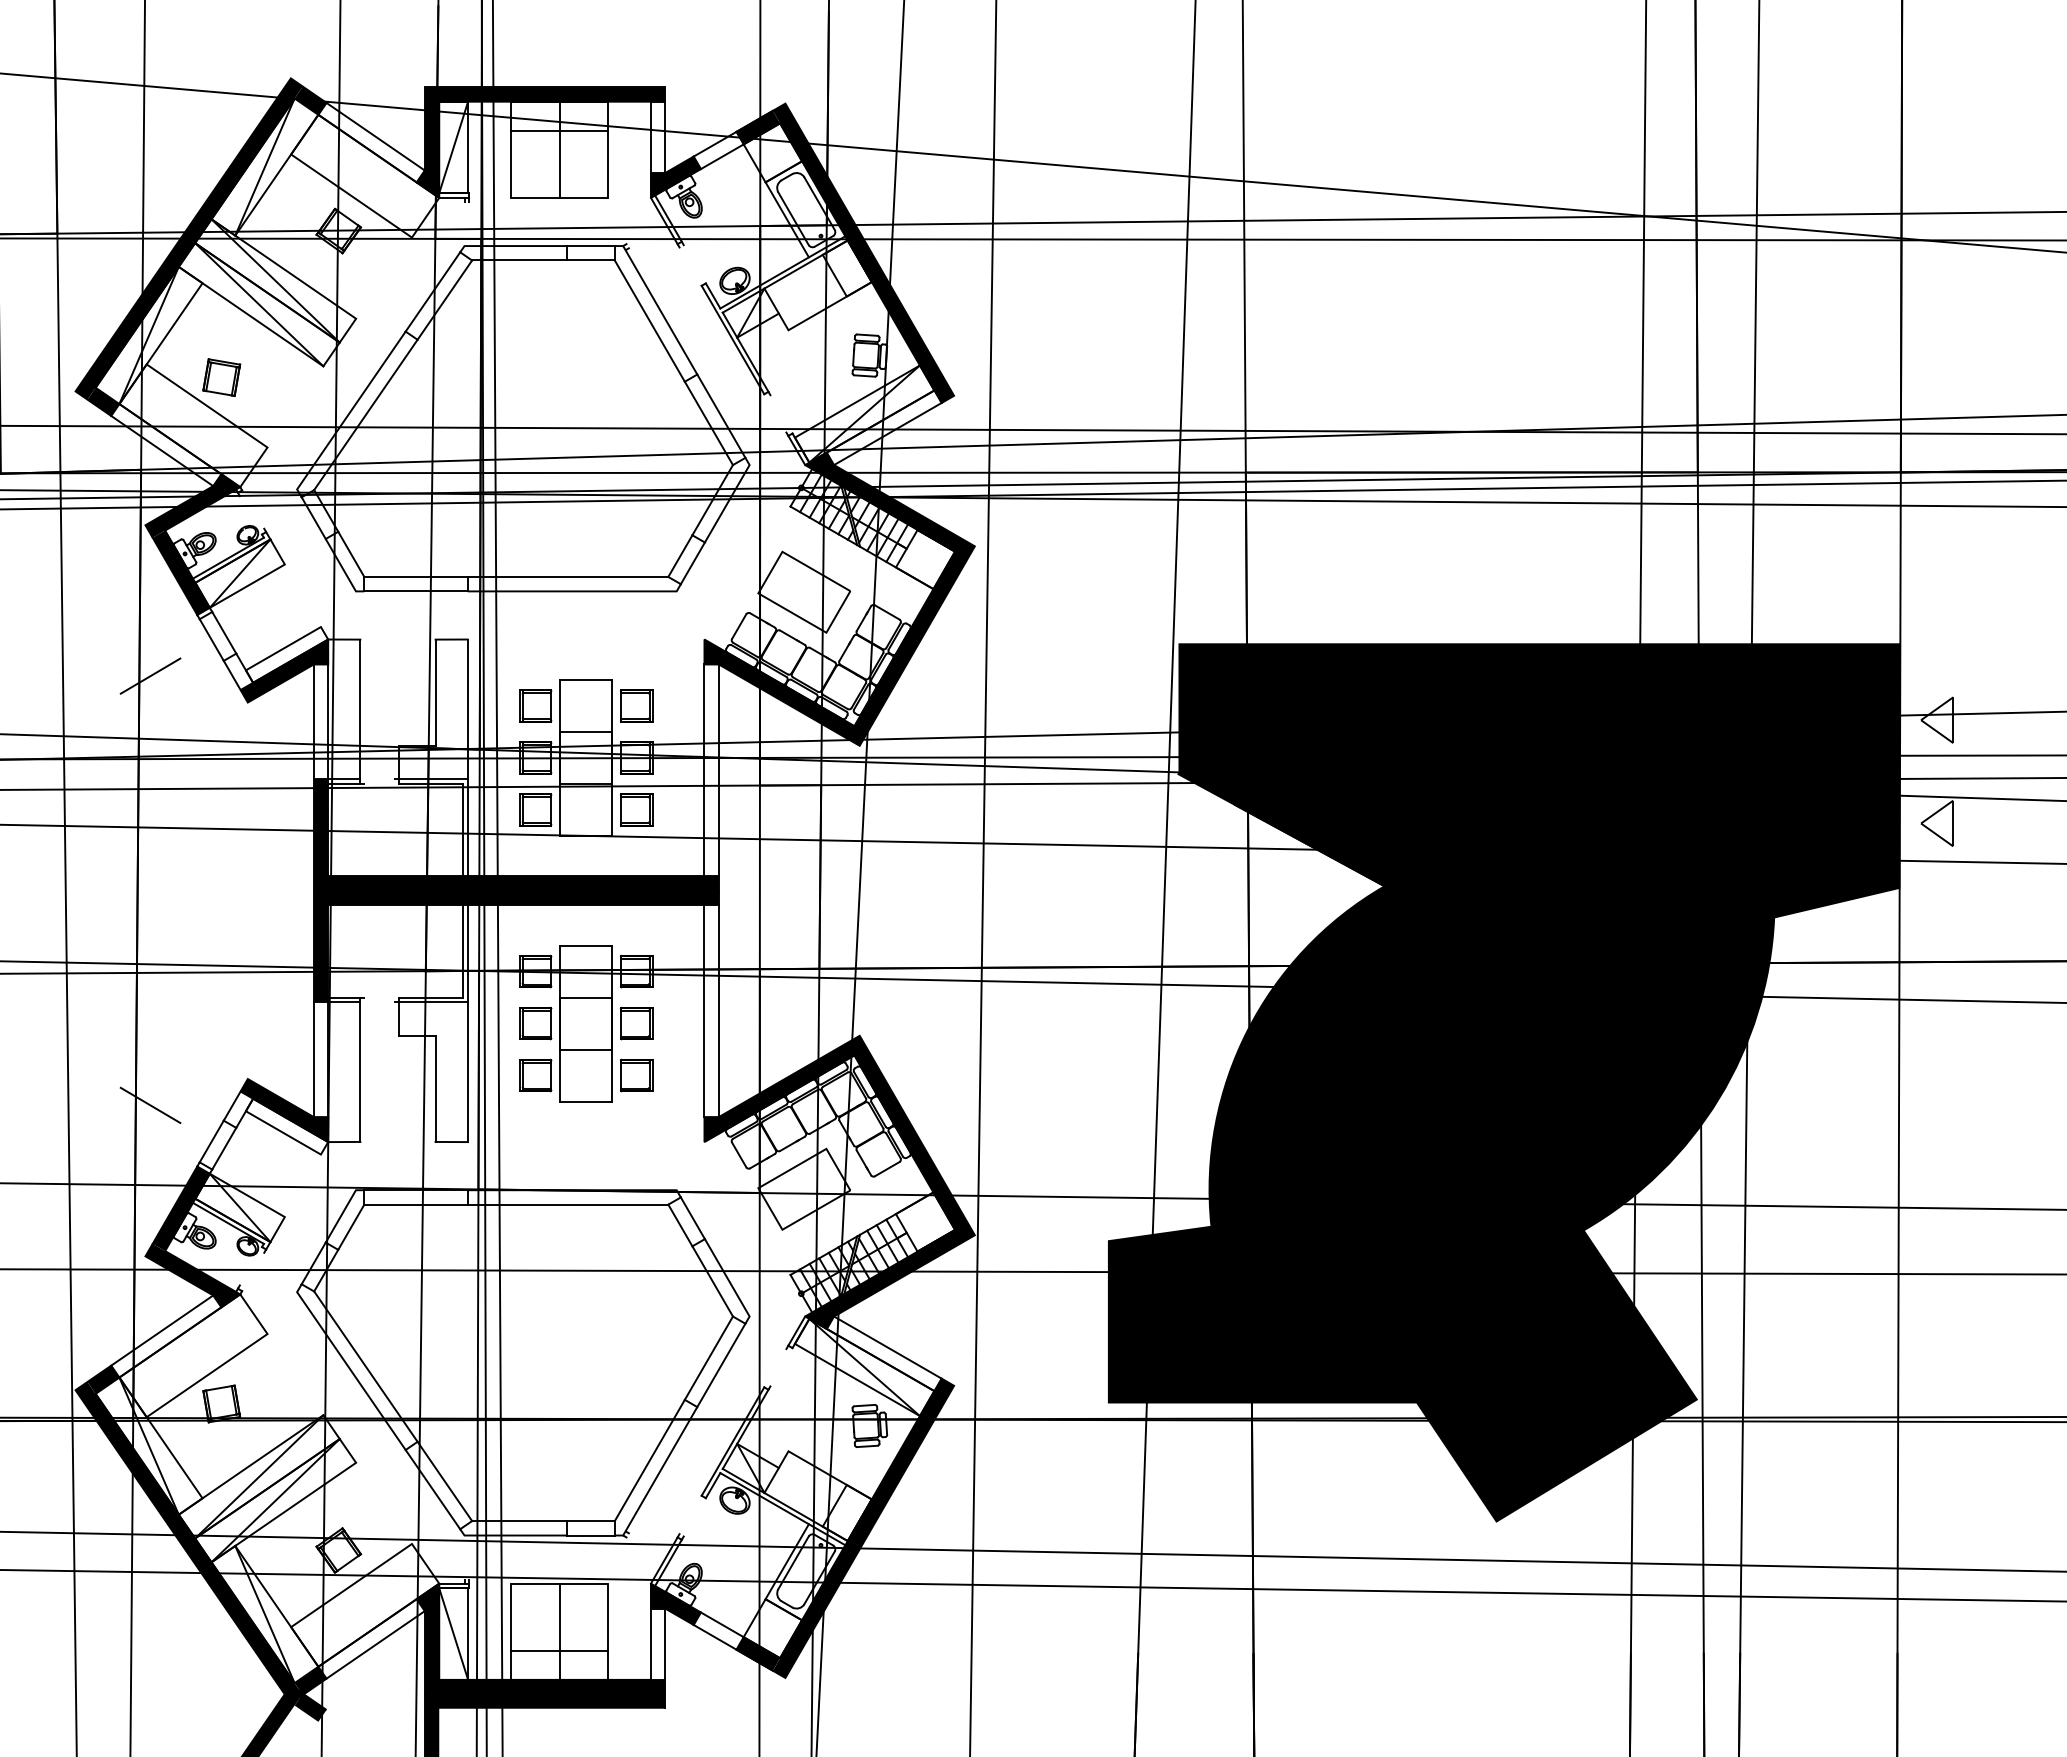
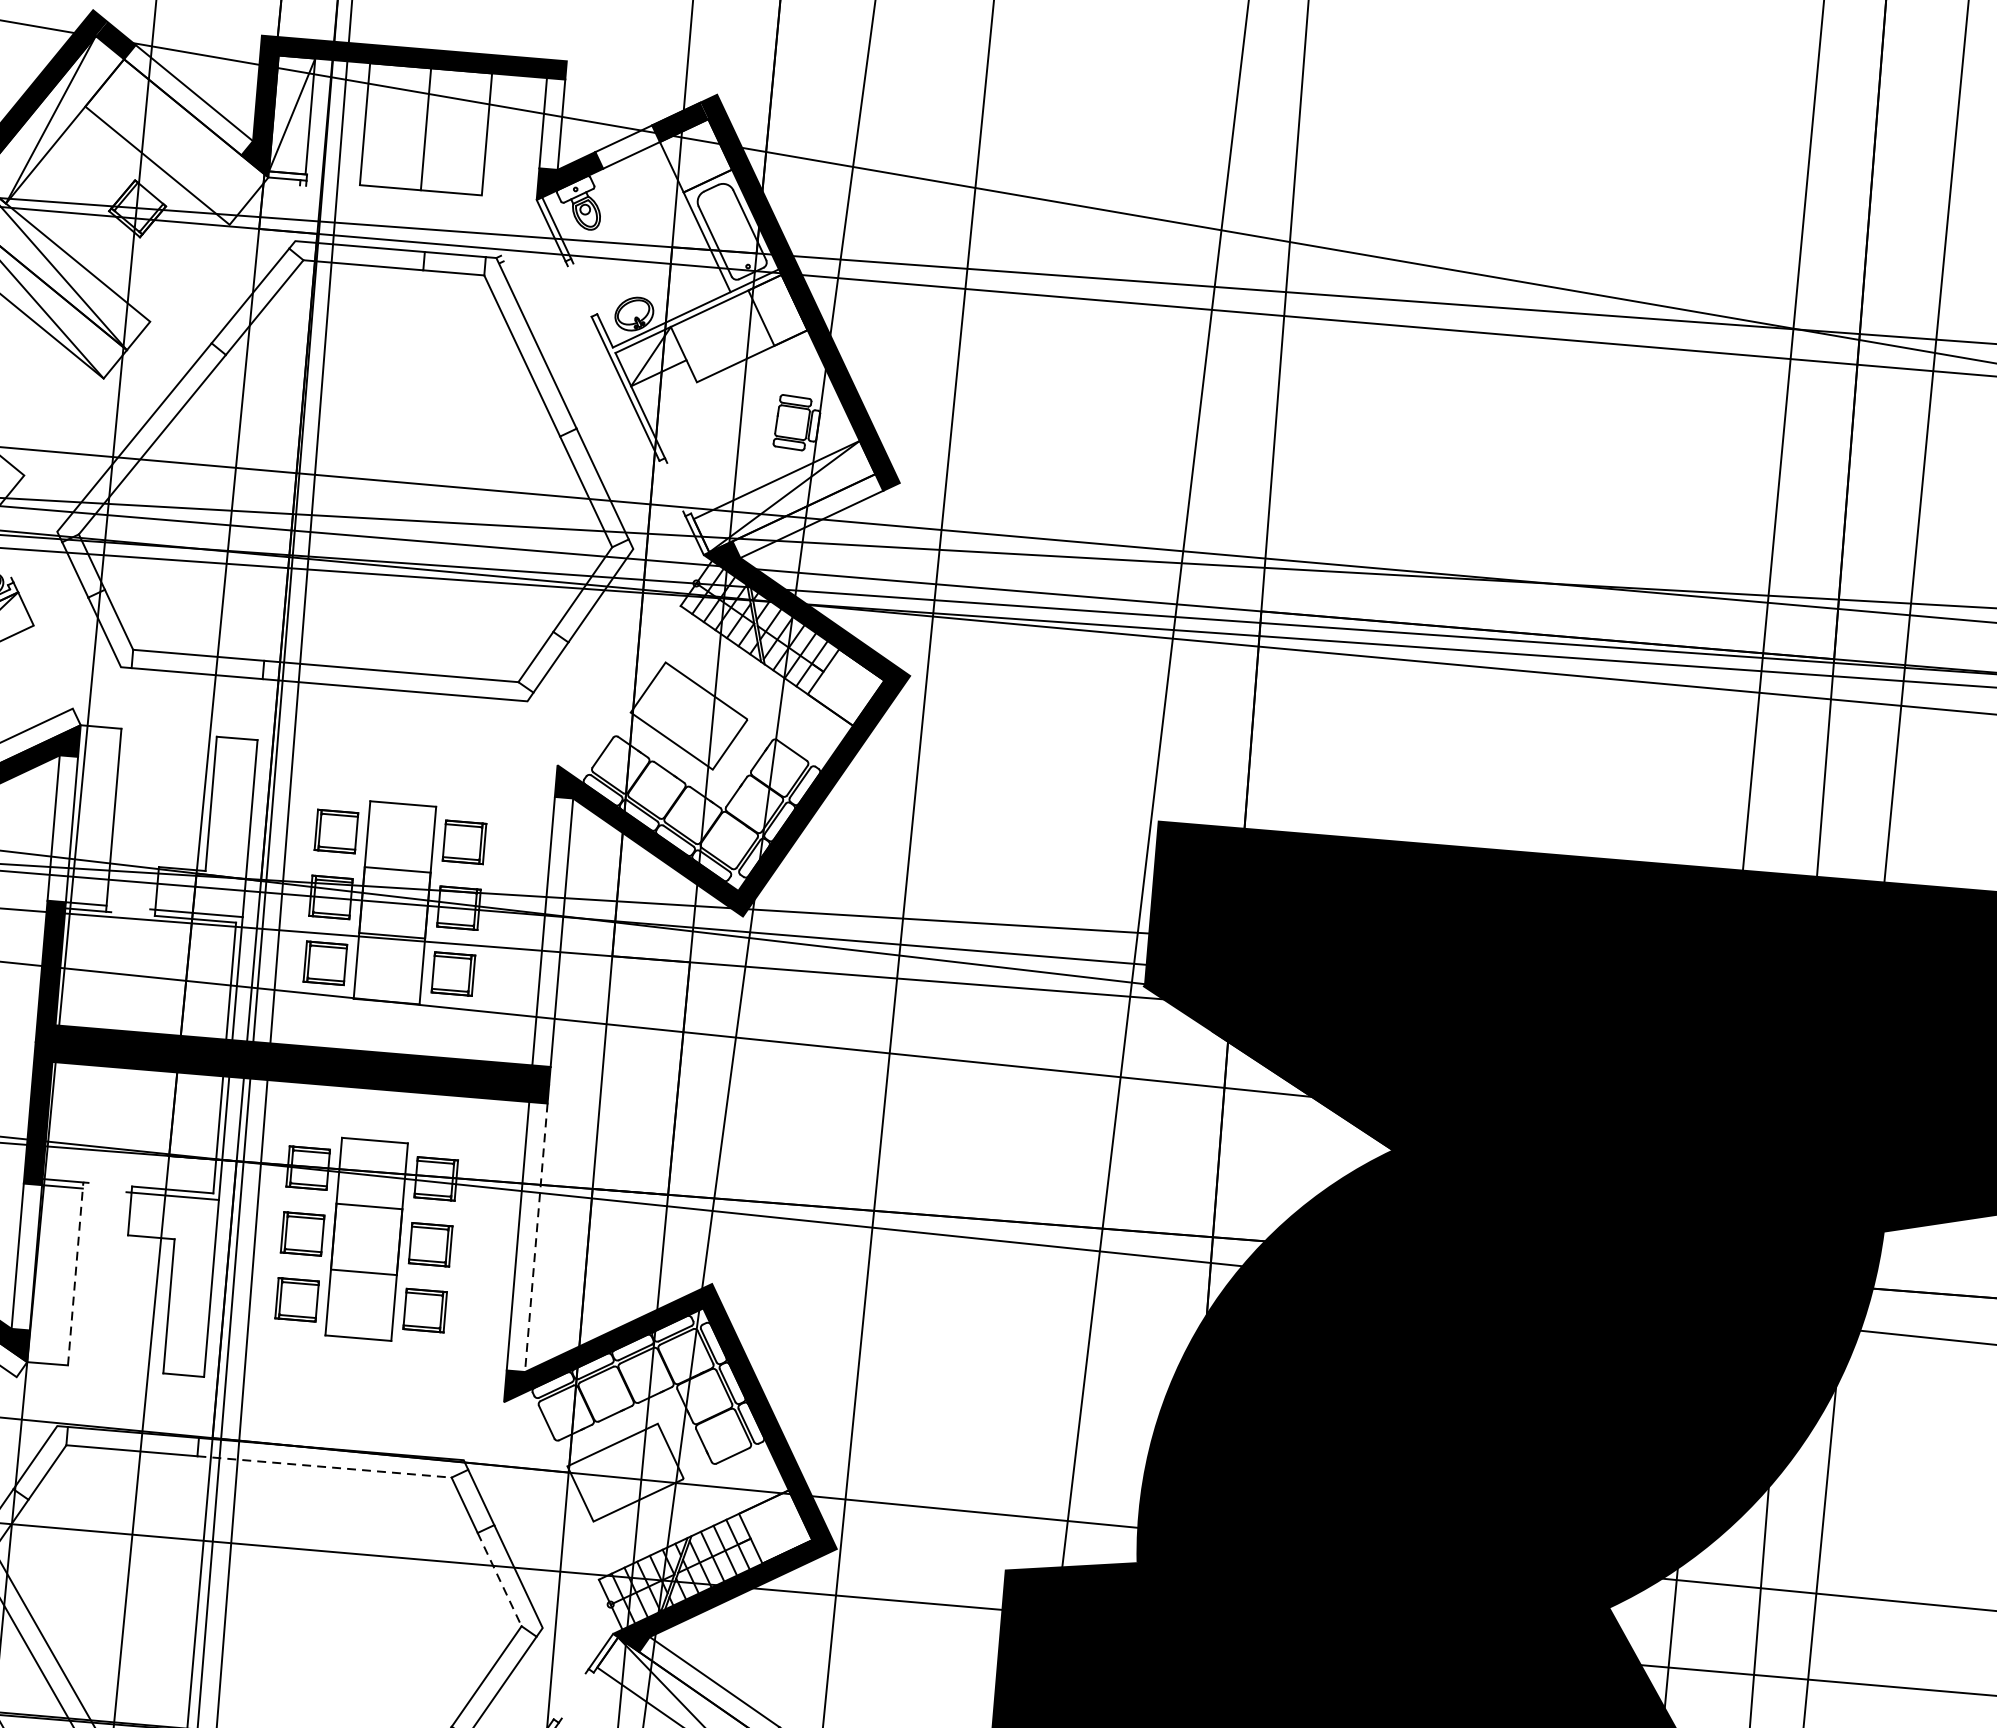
line: (559, 130) -> (428, 104), removed
line: (718, 1011) -> (535, 1238), solid -> dashed
line: (360, 1069) -> (75, 1273), solid -> dashed
line: (568, 1204) -> (325, 1466), solid -> dashed
line: (712, 1281) -> (499, 1579), solid -> dashed

